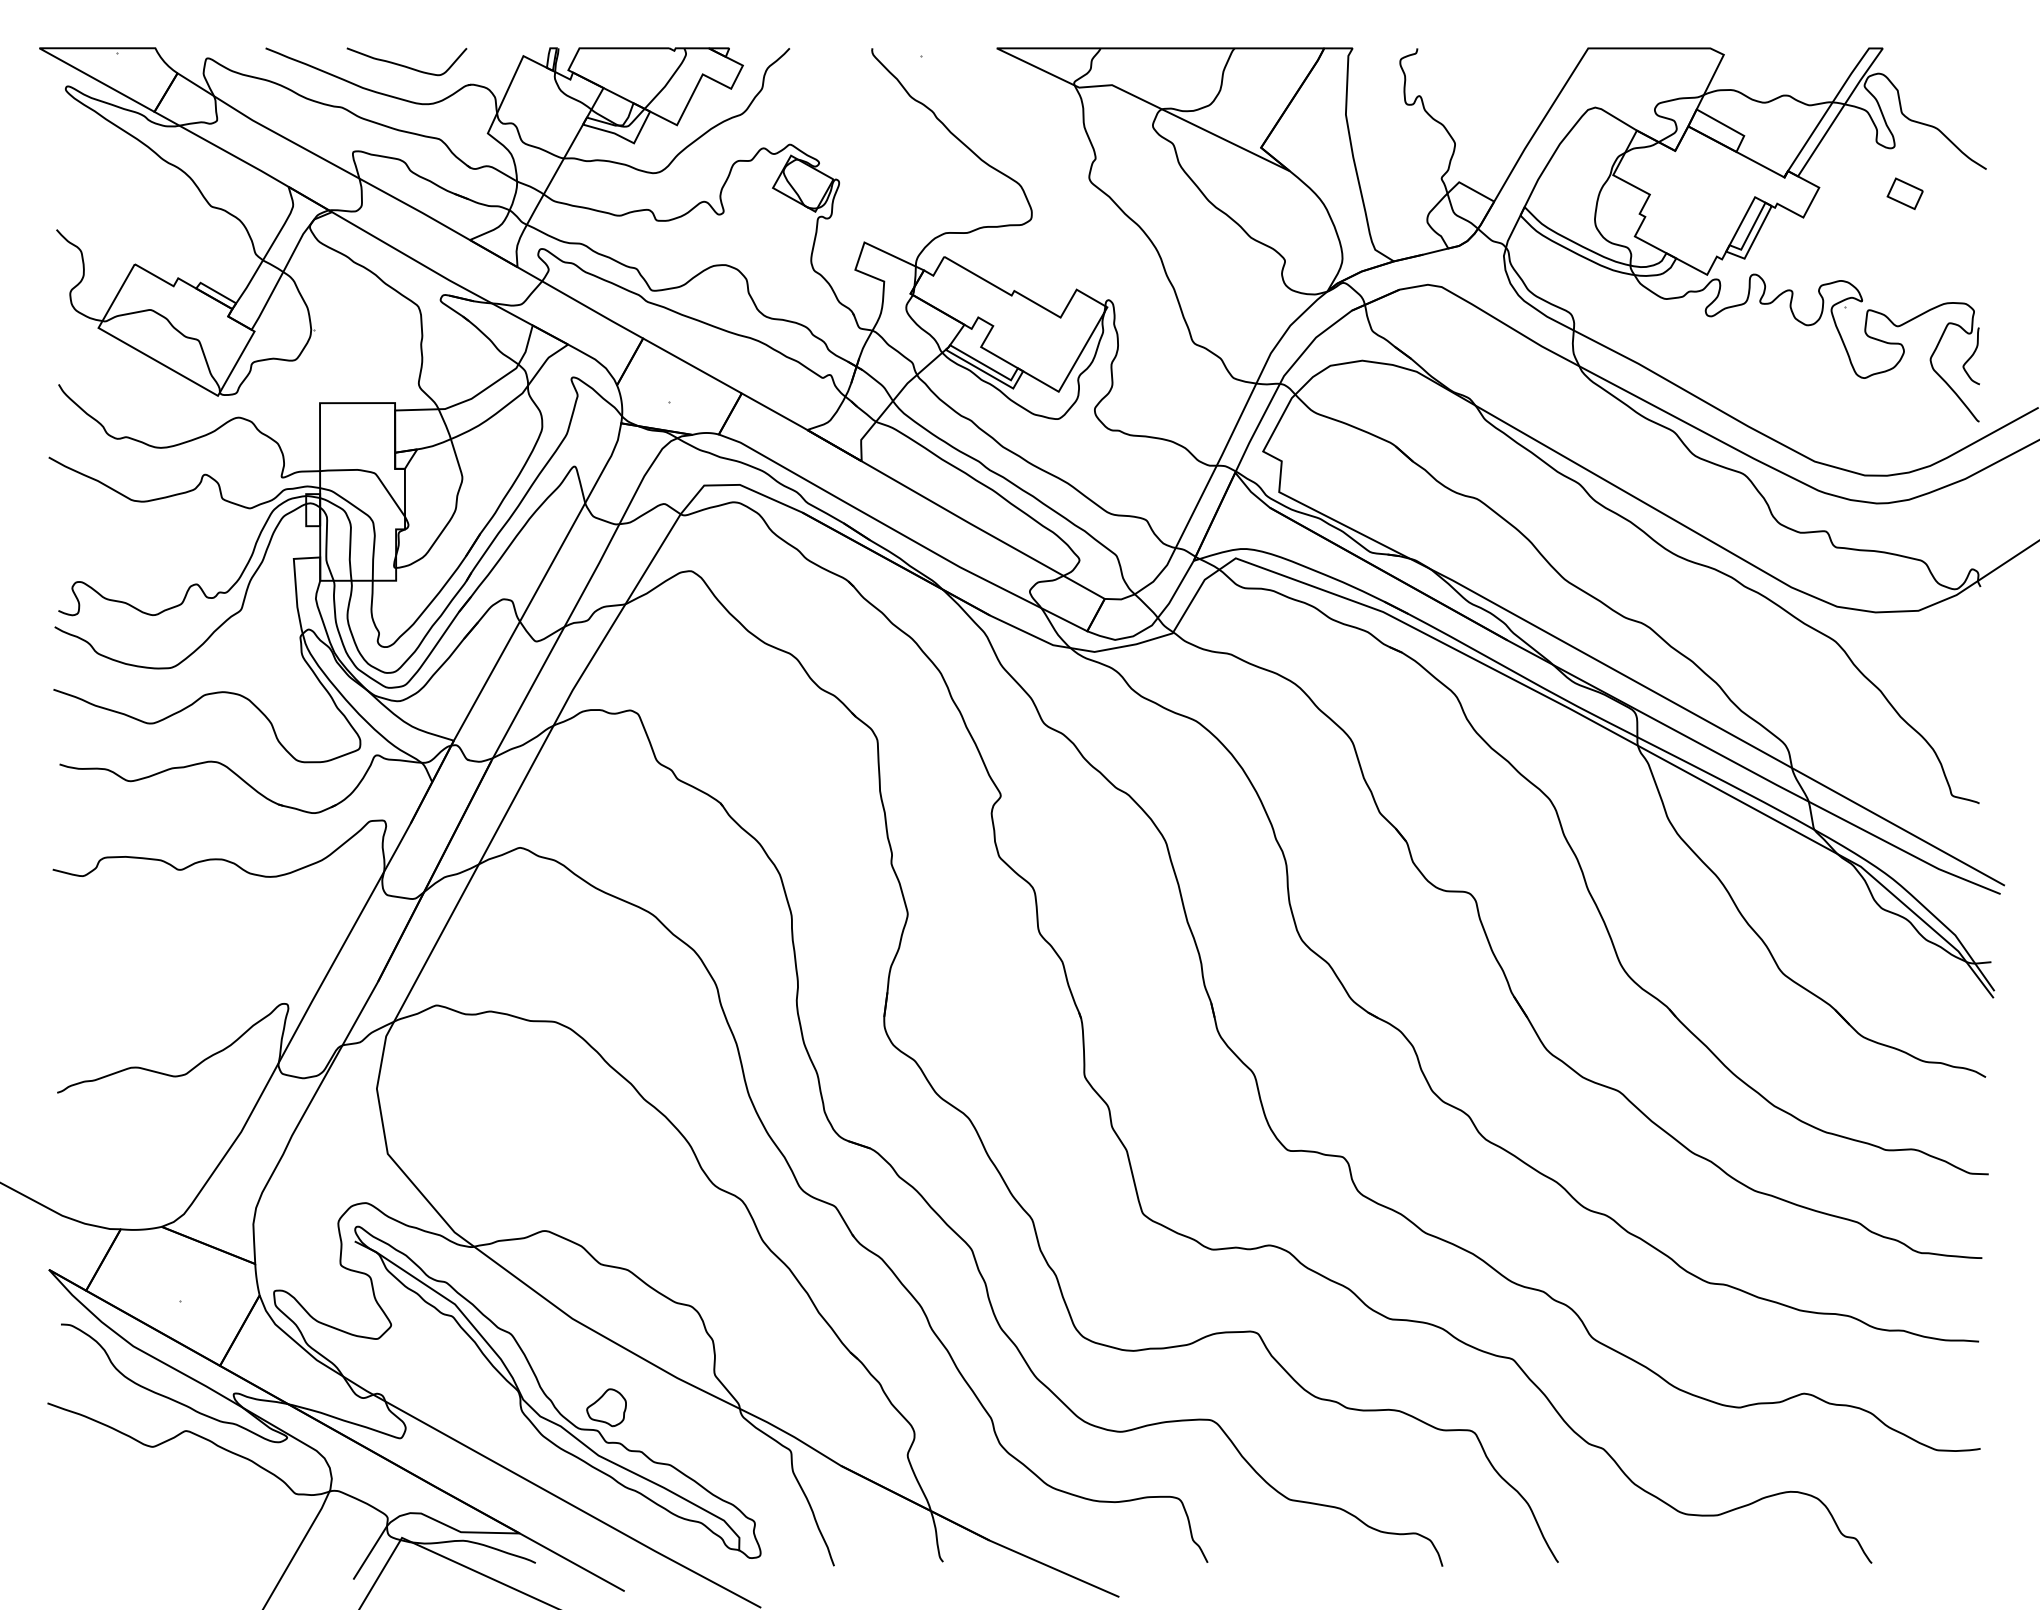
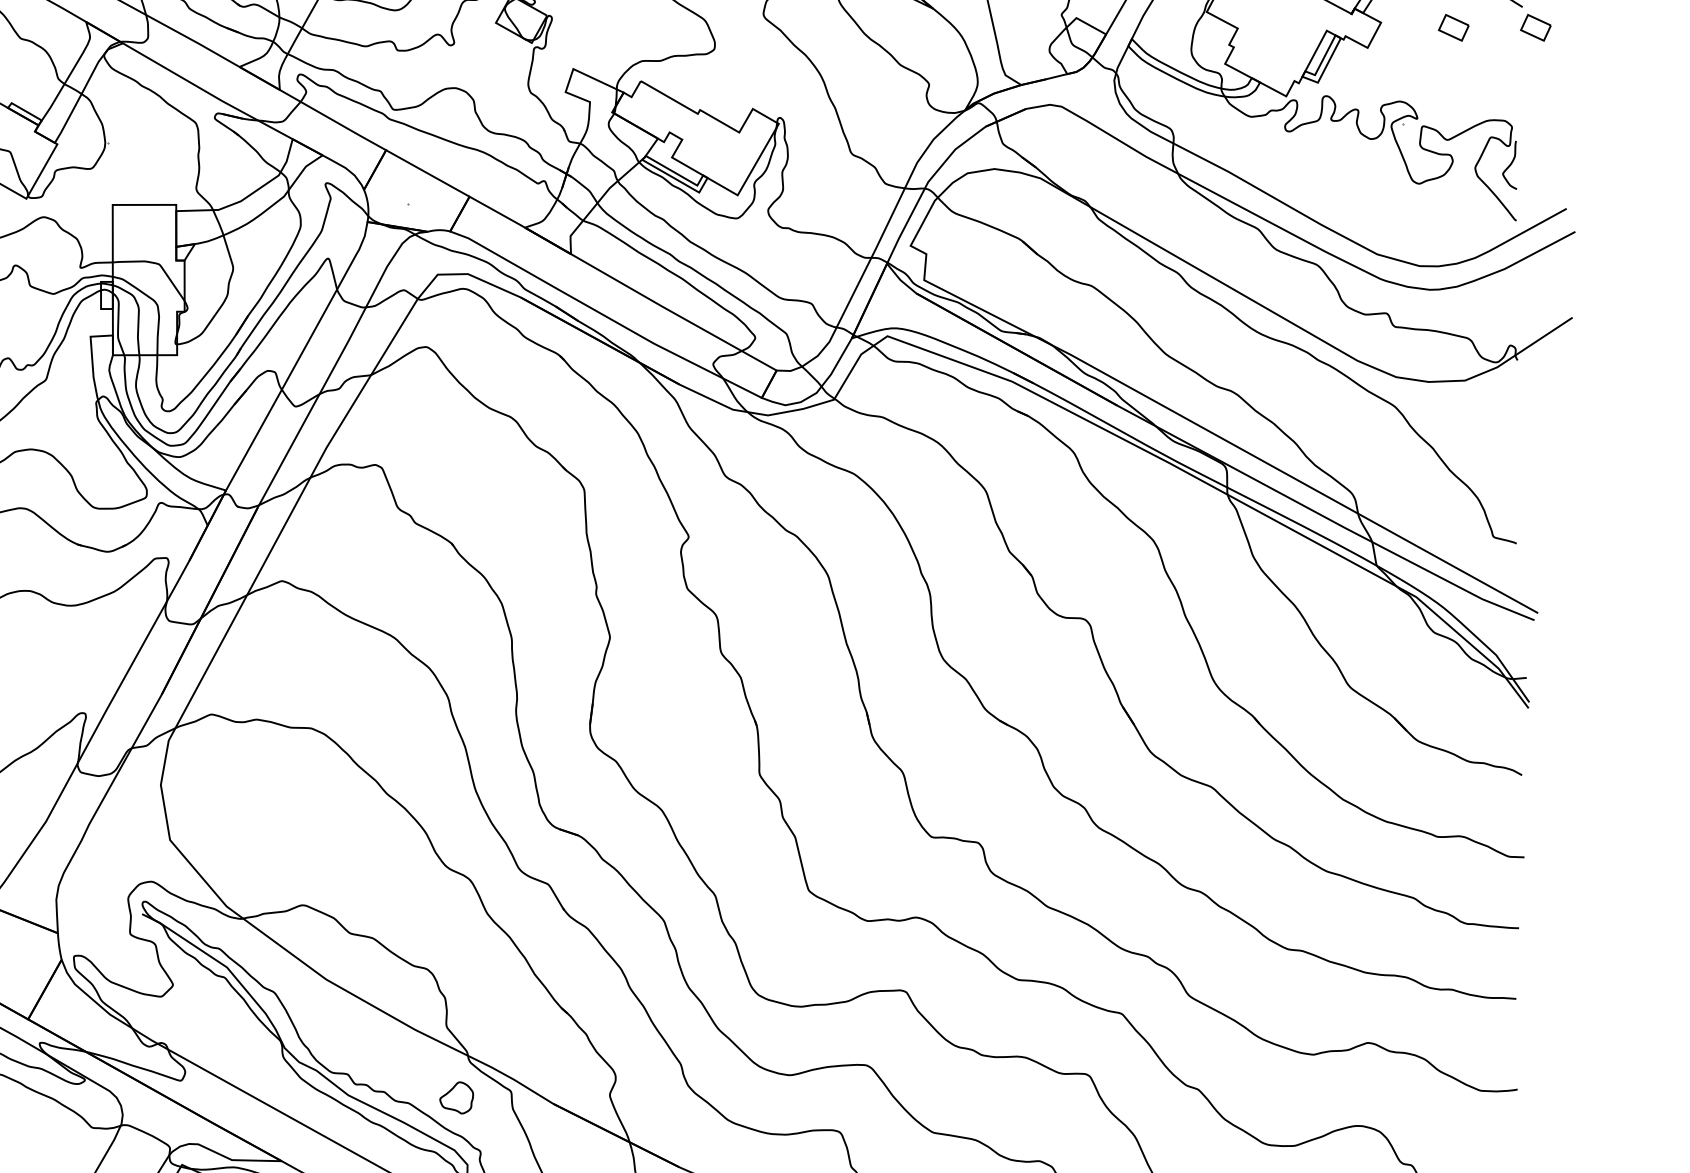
part: (2001, 193) -> (1535, 27), added
part: (606, 1407) -> (456, 1097), moved

